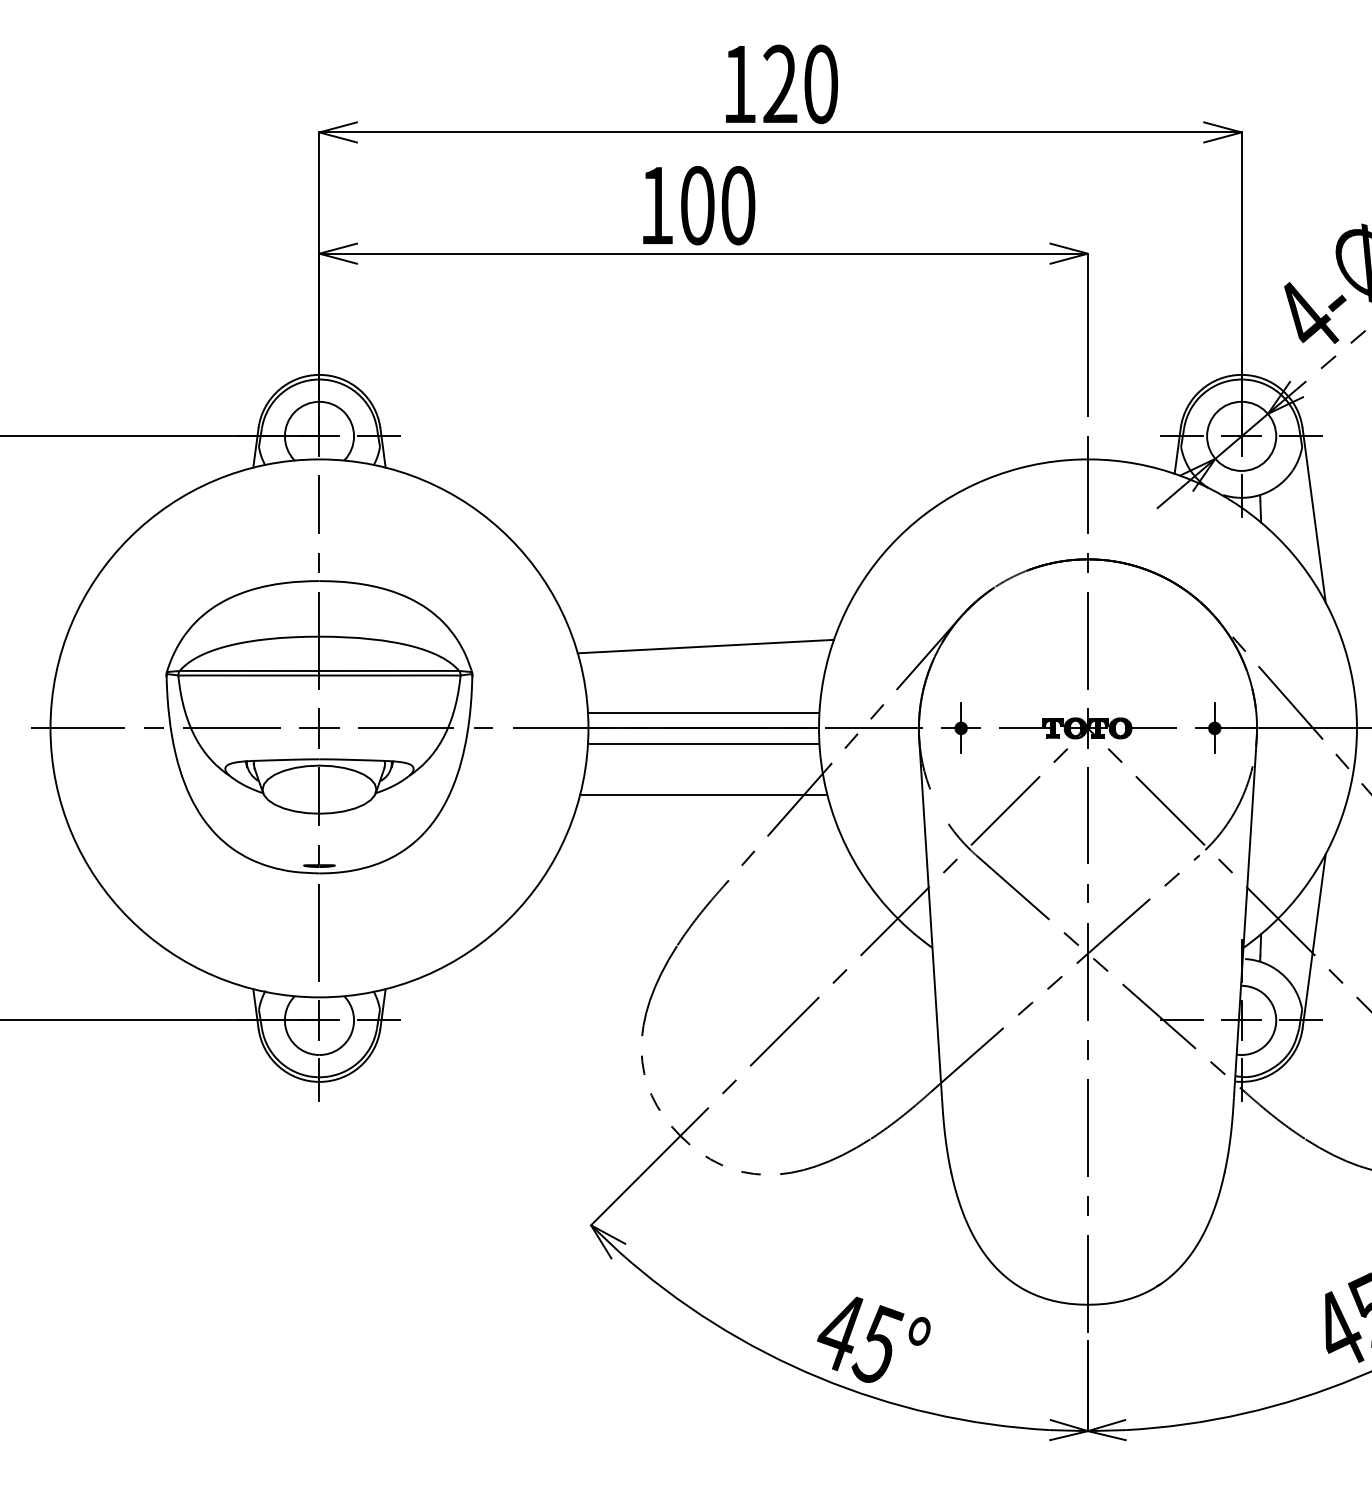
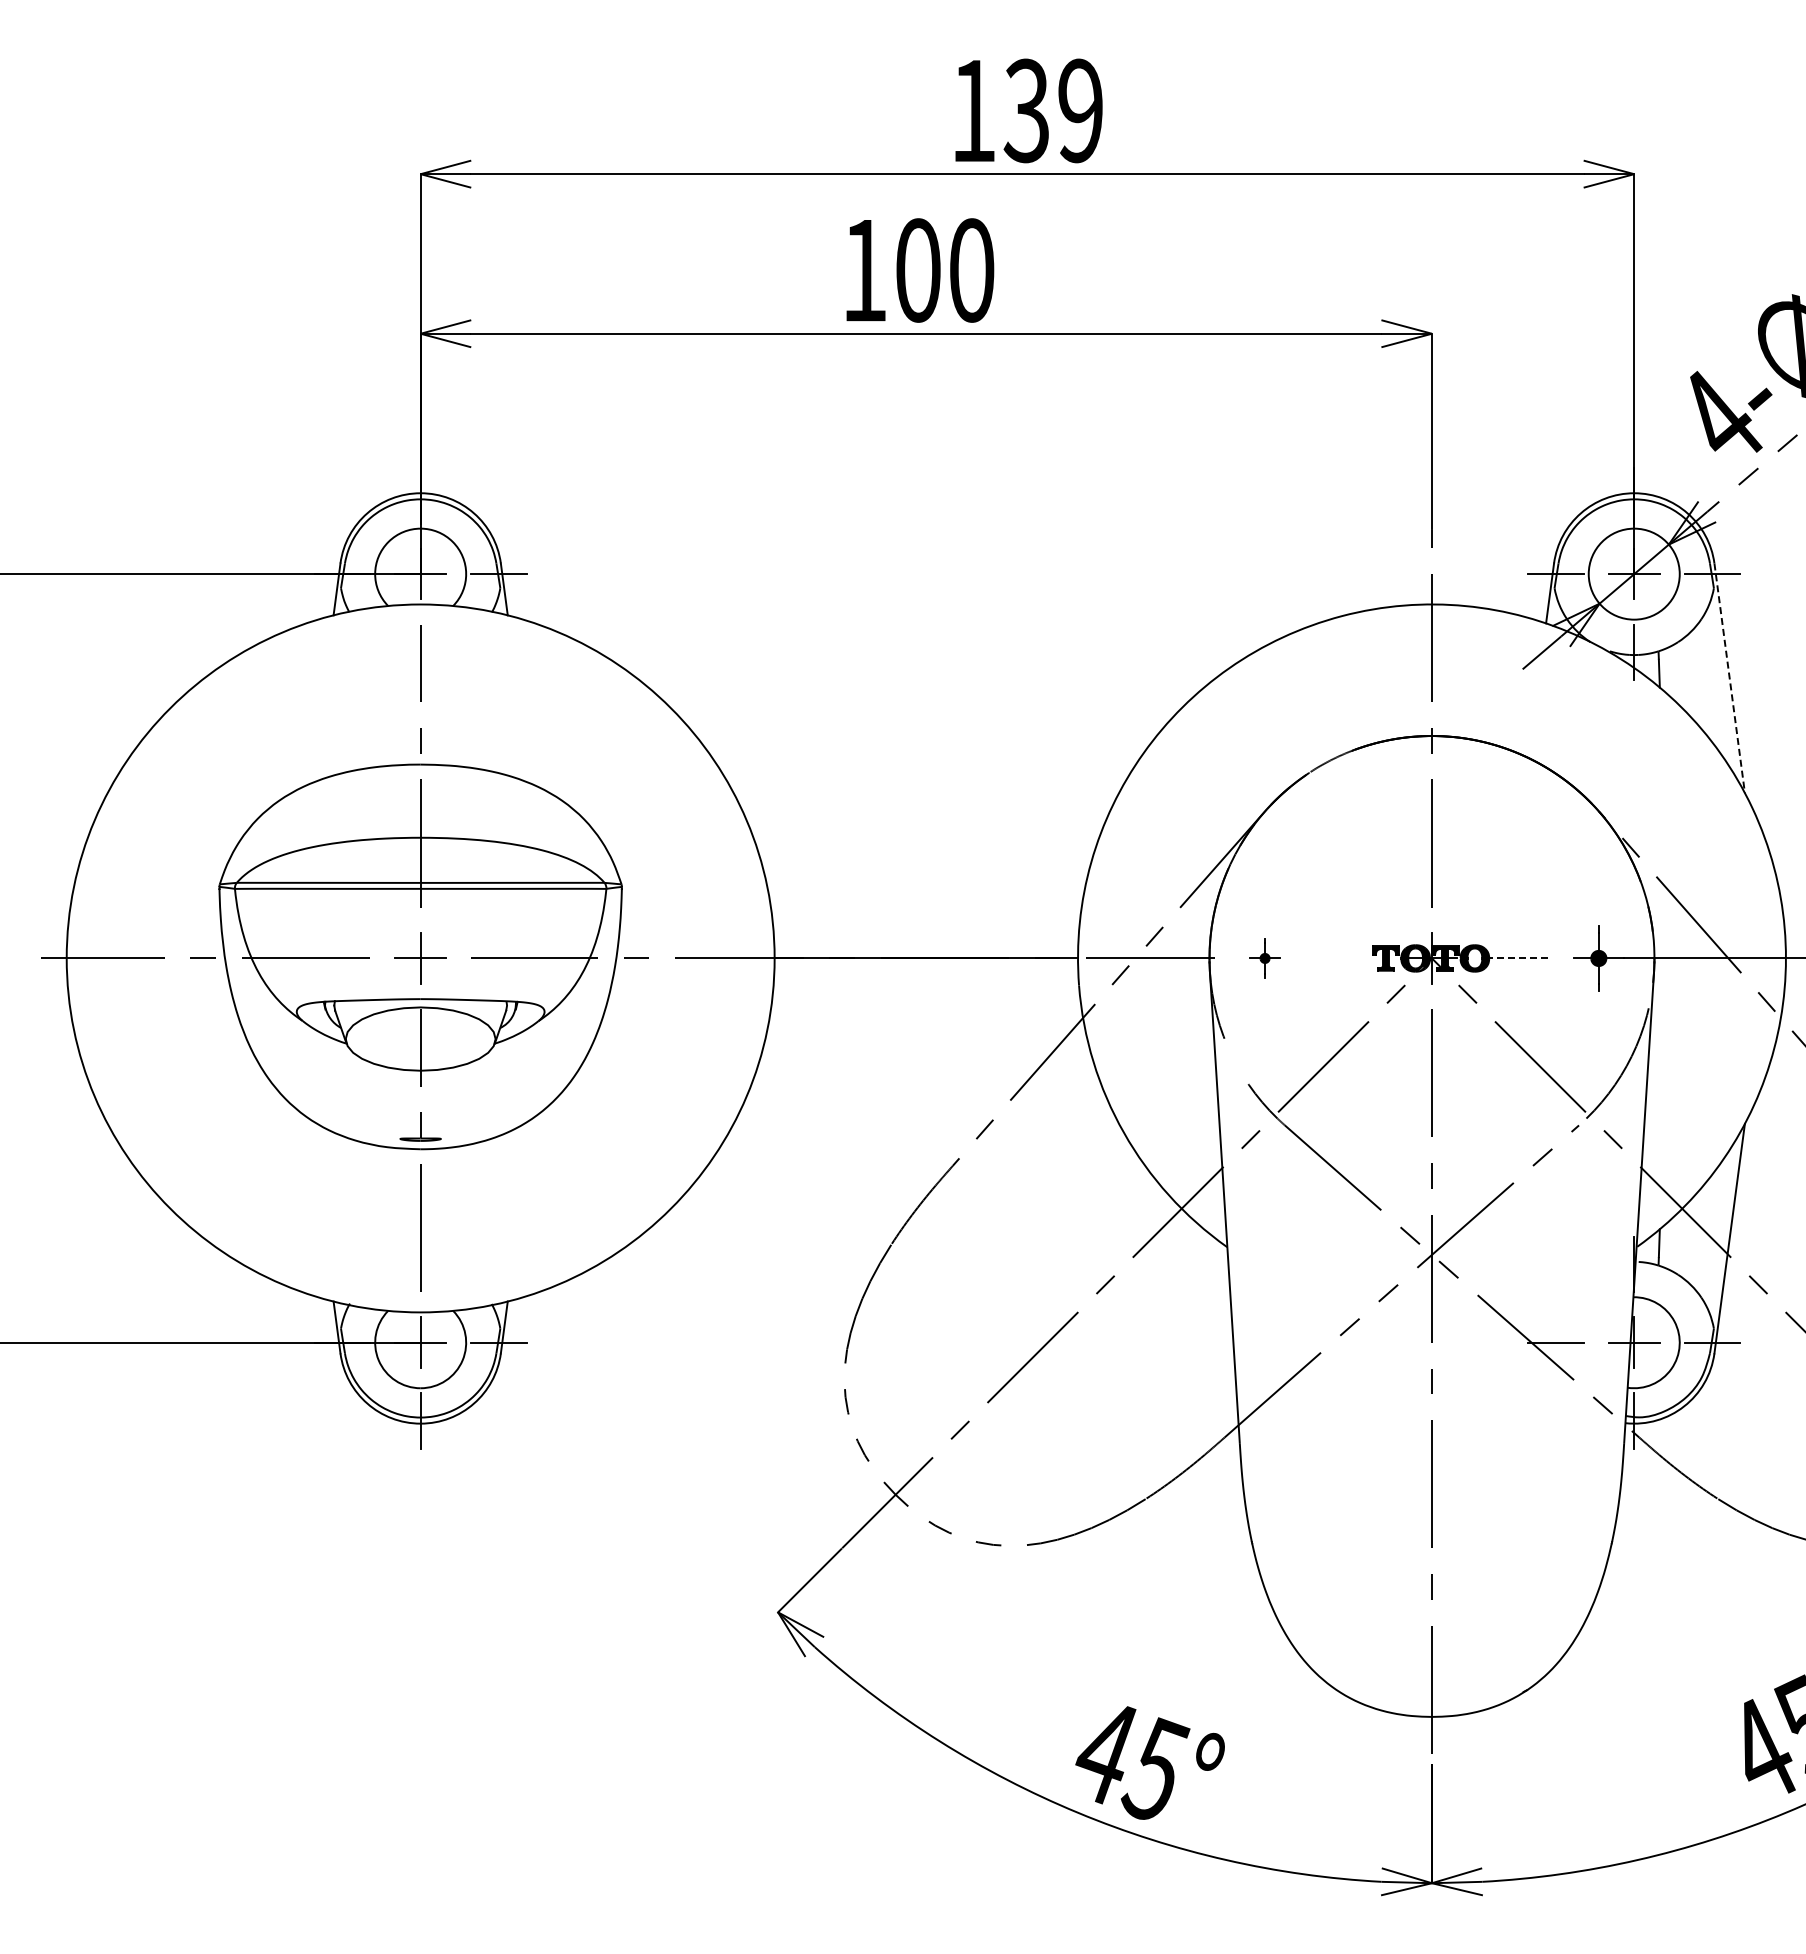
text: (800, 84) -> (1053, 110), 120 -> 139
line: (1314, 515) -> (1729, 678), solid -> dashed
line: (705, 646) -> (928, 850), removed
line: (703, 713) -> (926, 938), removed
part: (960, 728) -> (1264, 958), size x0.6
line: (1024, 728) -> (1348, 958), removed
line: (1151, 728) -> (1515, 958), solid -> dashed
line: (703, 743) -> (926, 978), removed
line: (703, 794) -> (925, 1045), removed

